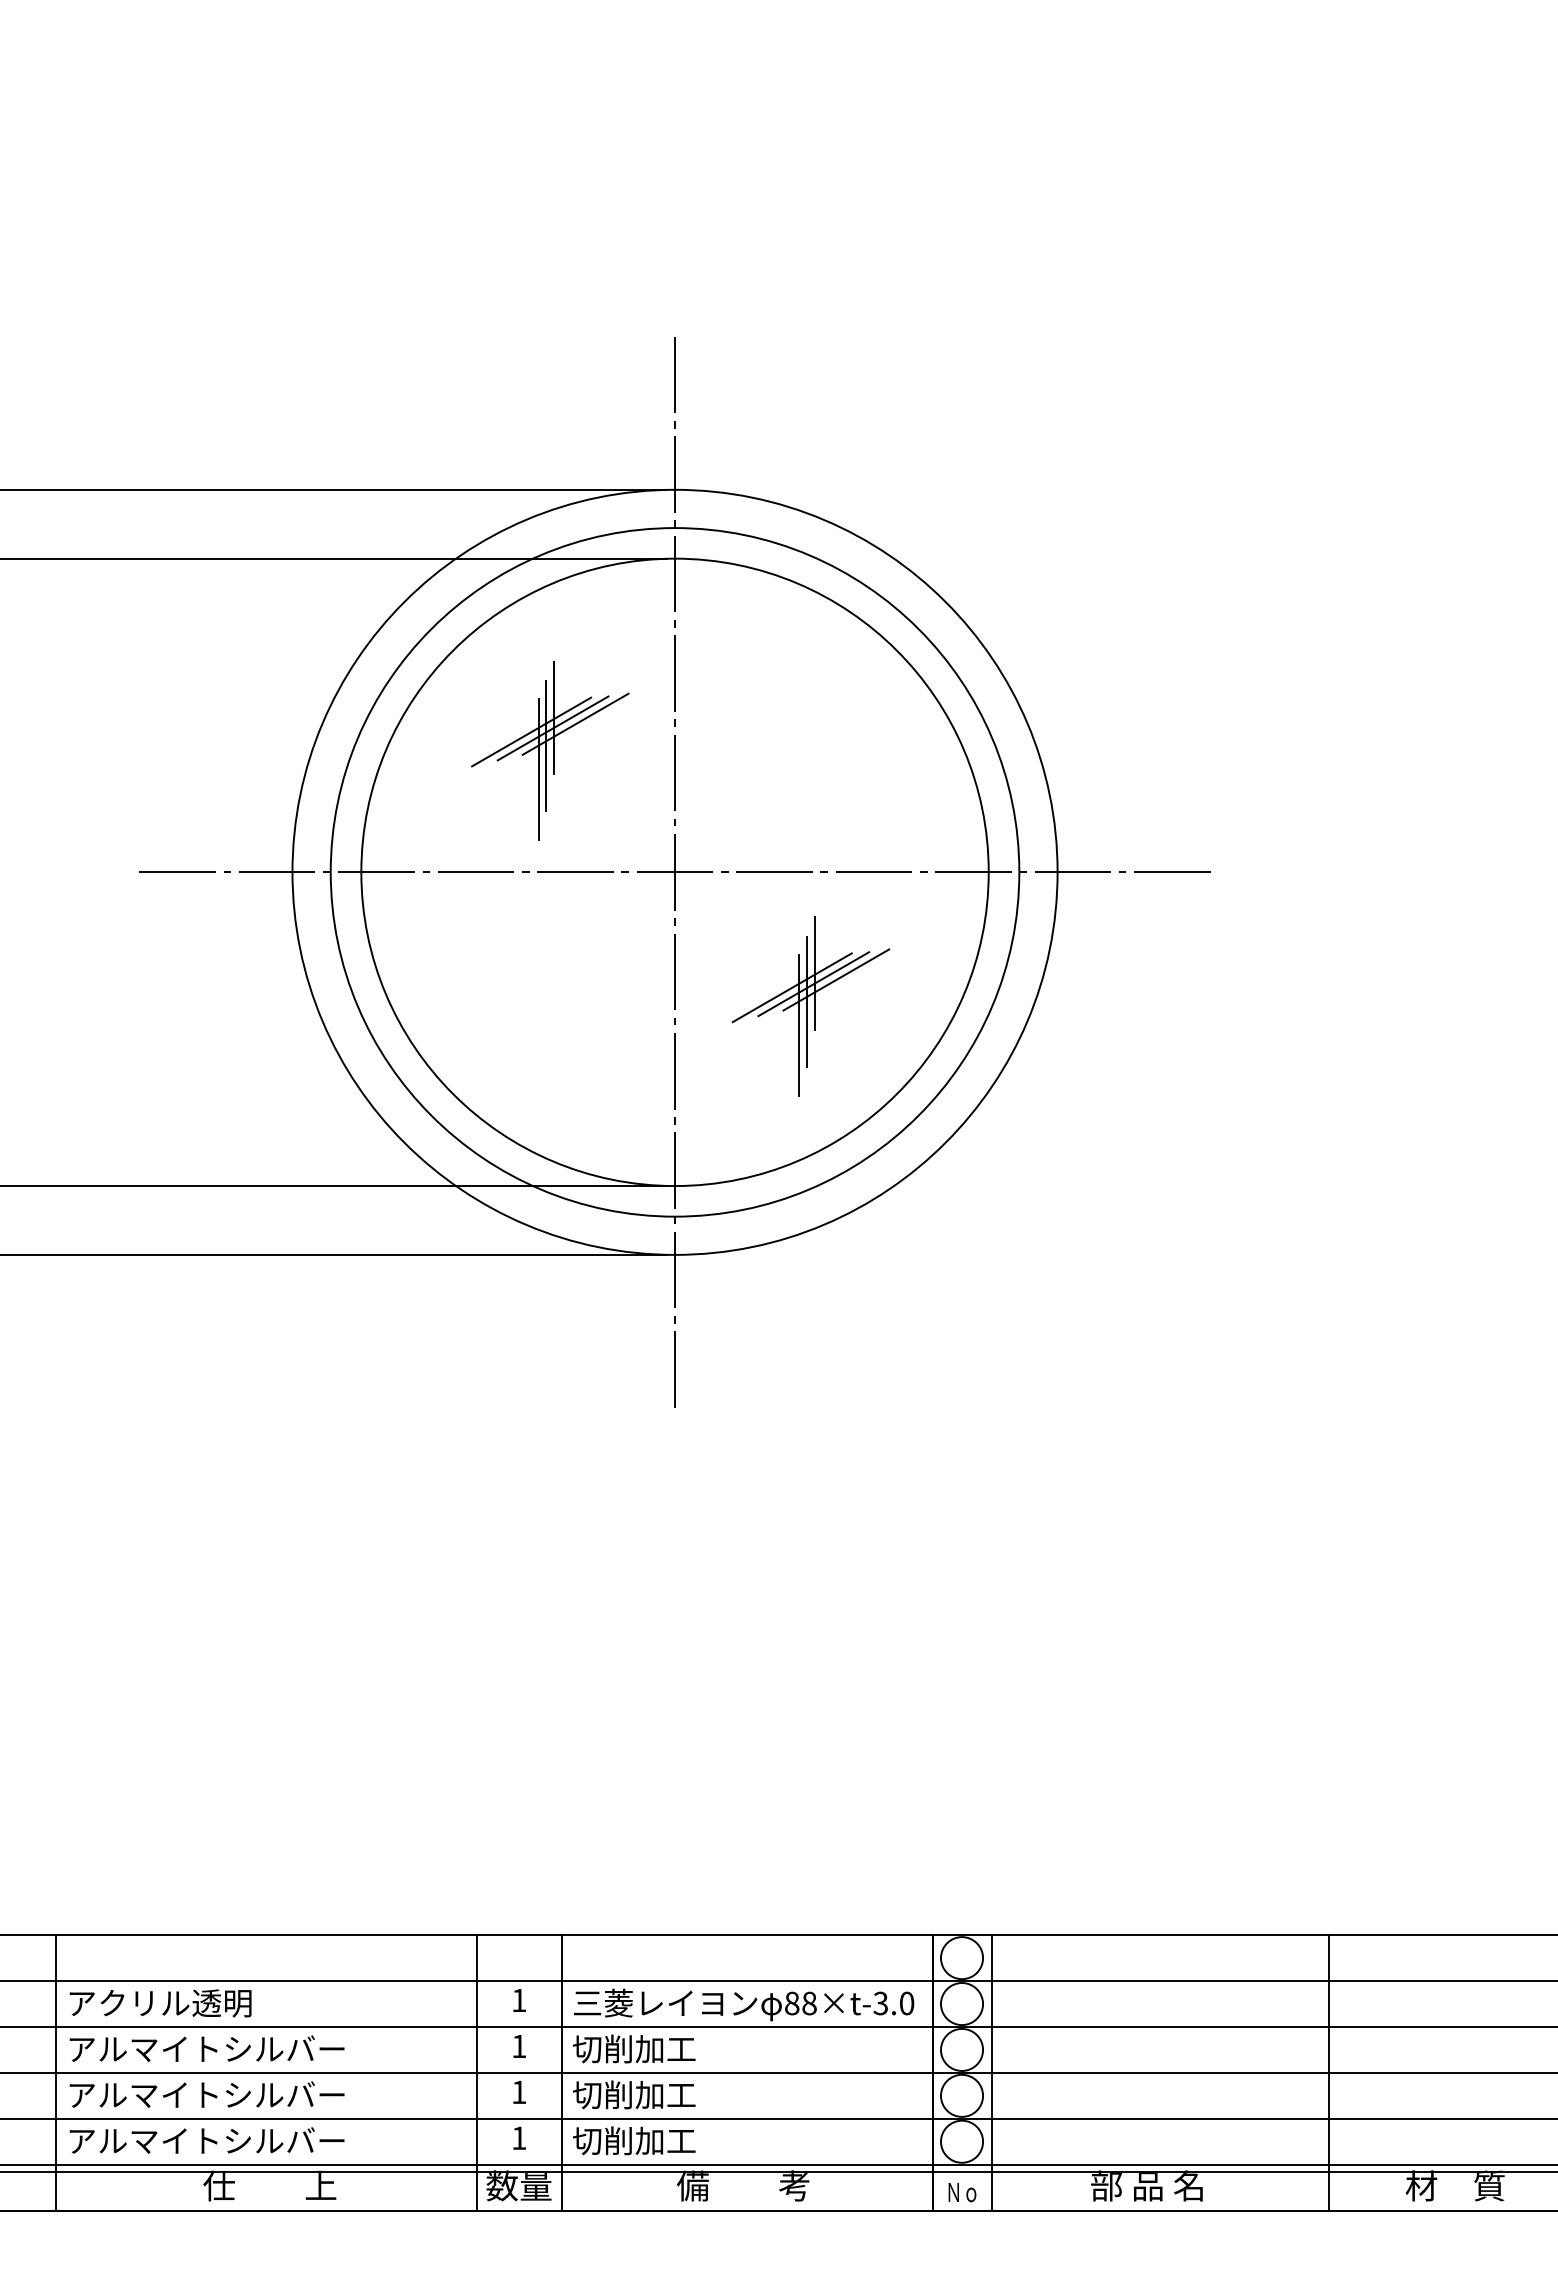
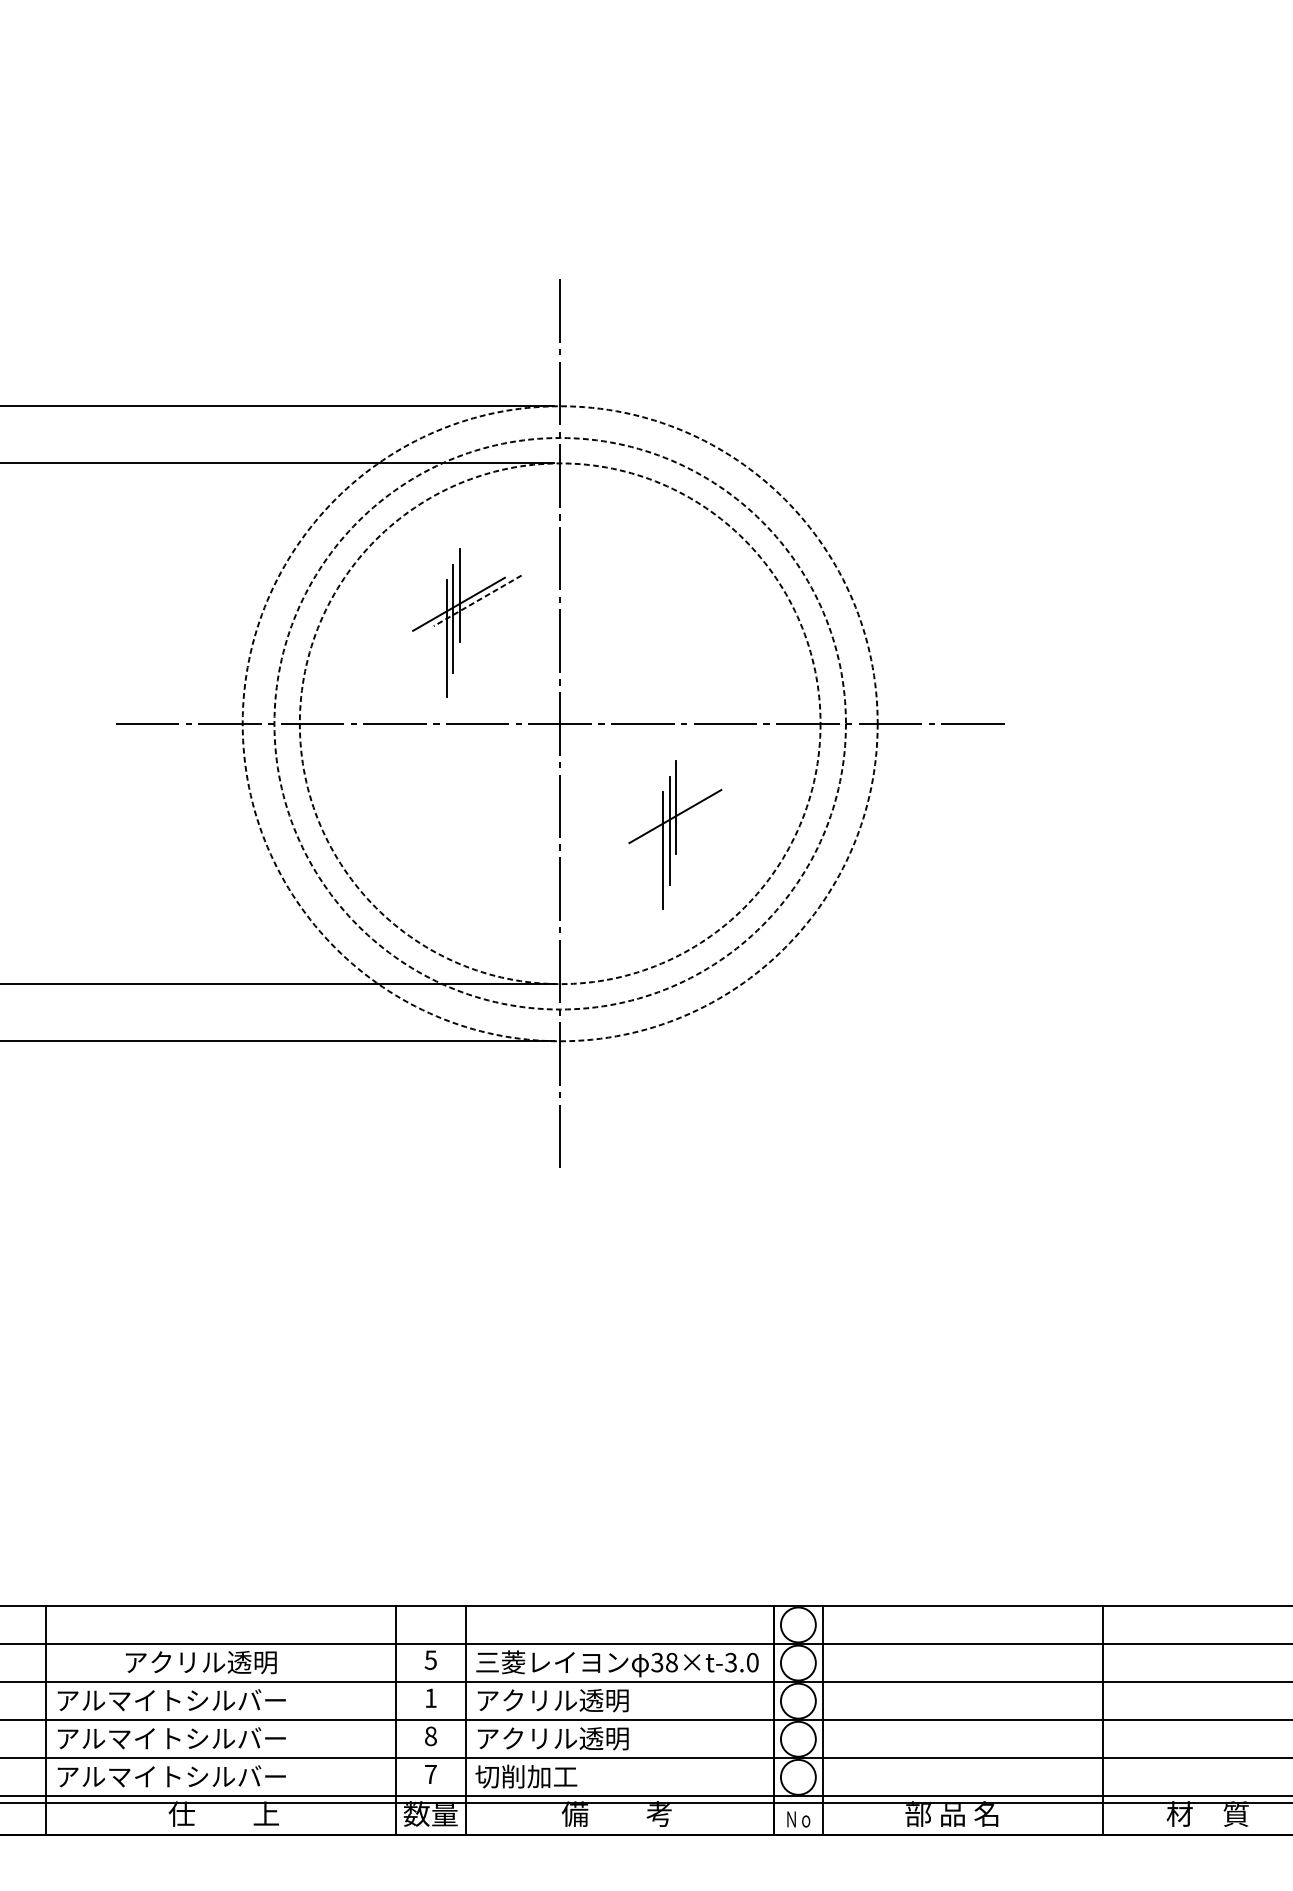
line: (575, 724) -> (477, 601), solid -> dashed
line: (531, 731) -> (441, 606), removed
circle: (674, 871) -> (559, 723), solid -> dashed
circle: (674, 872) -> (559, 723), solid -> dashed
circle: (674, 872) -> (559, 723), solid -> dashed
line: (836, 979) -> (694, 812), removed
line: (791, 987) -> (656, 819), removed
text: (518, 2000) -> (430, 1660), 1 -> 5
text: (160, 2003) -> (201, 1662), moved
text: (791, 2003) -> (656, 1662), 88×t-3.0 -> 38×t-3.0
text: (665, 2048) -> (552, 1699), 切削加工 -> アクリル透明
text: (519, 2092) -> (431, 1736), 1 -> 8
text: (665, 2094) -> (552, 1738), 切削加工 -> アクリル透明
text: (519, 2137) -> (431, 1773), 1 -> 7

